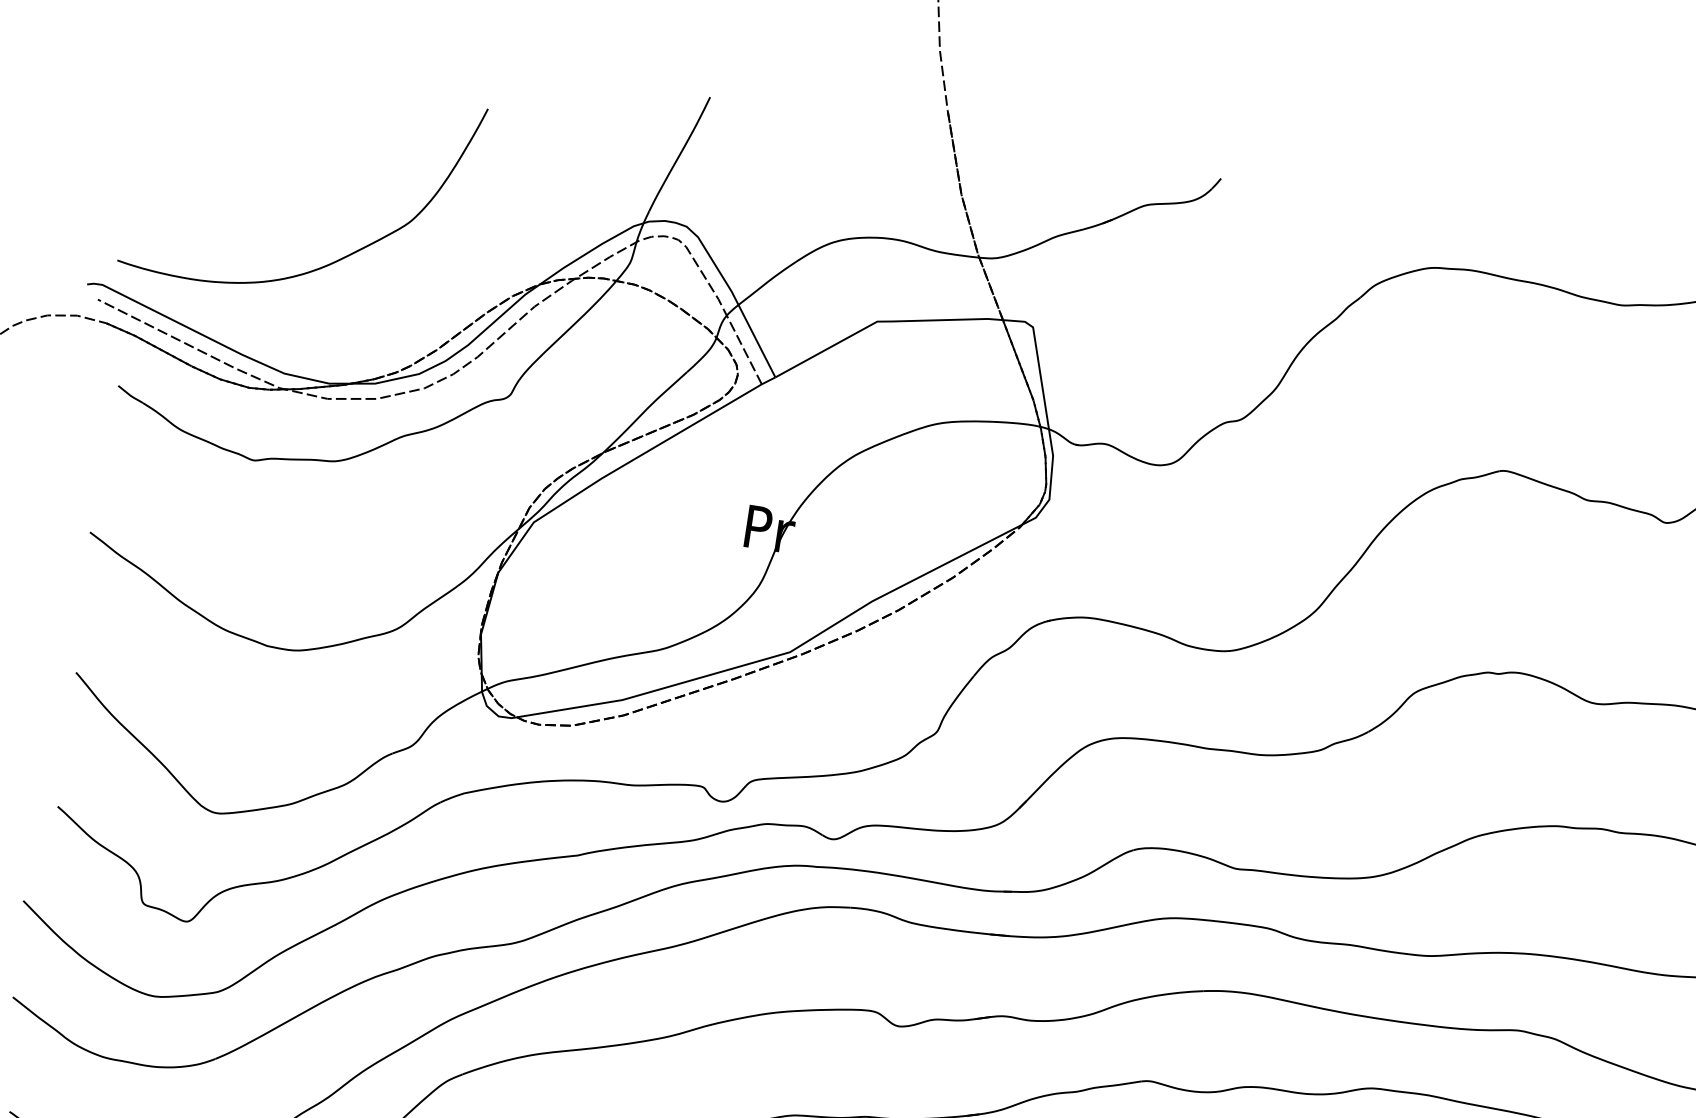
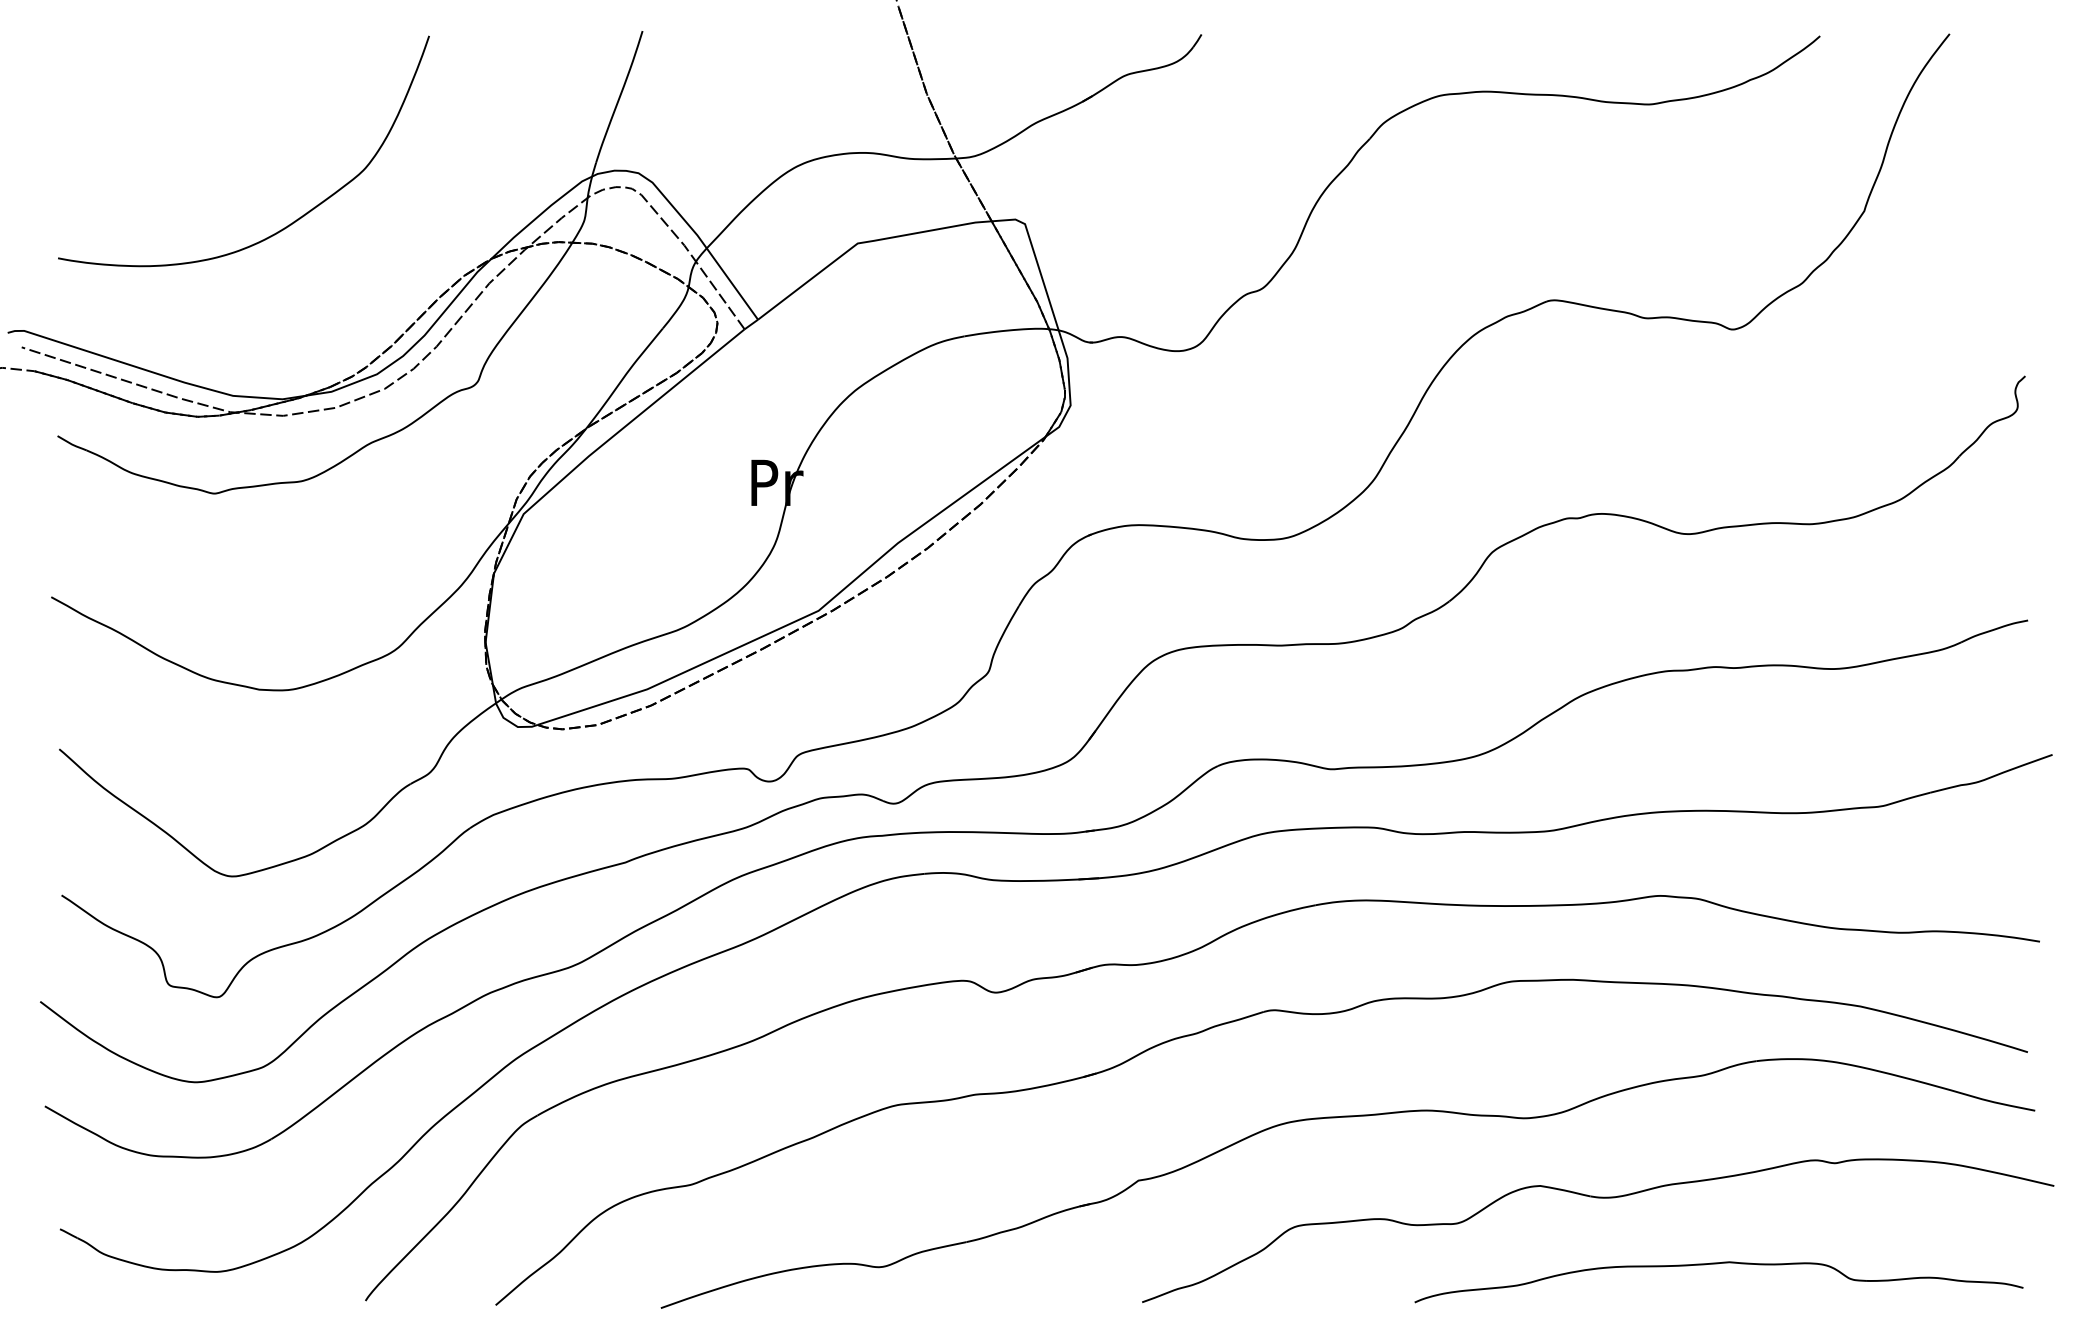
curve: (338, 258) -> (294, 220), moved

